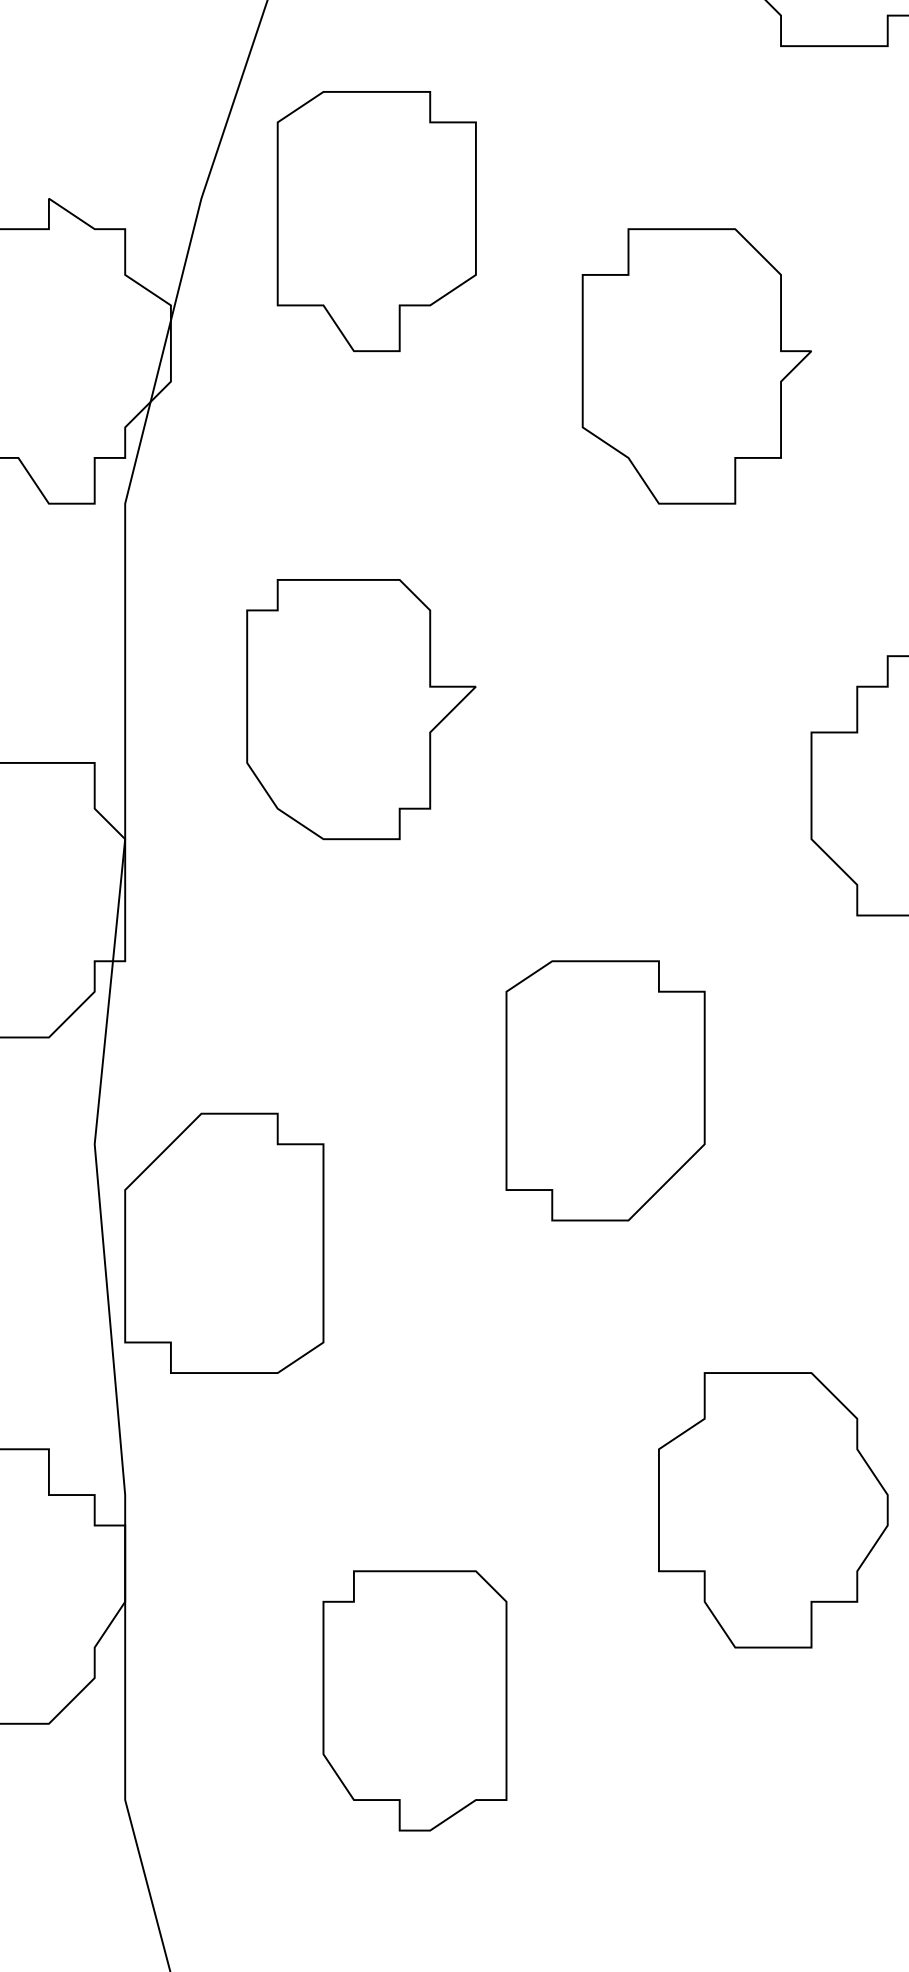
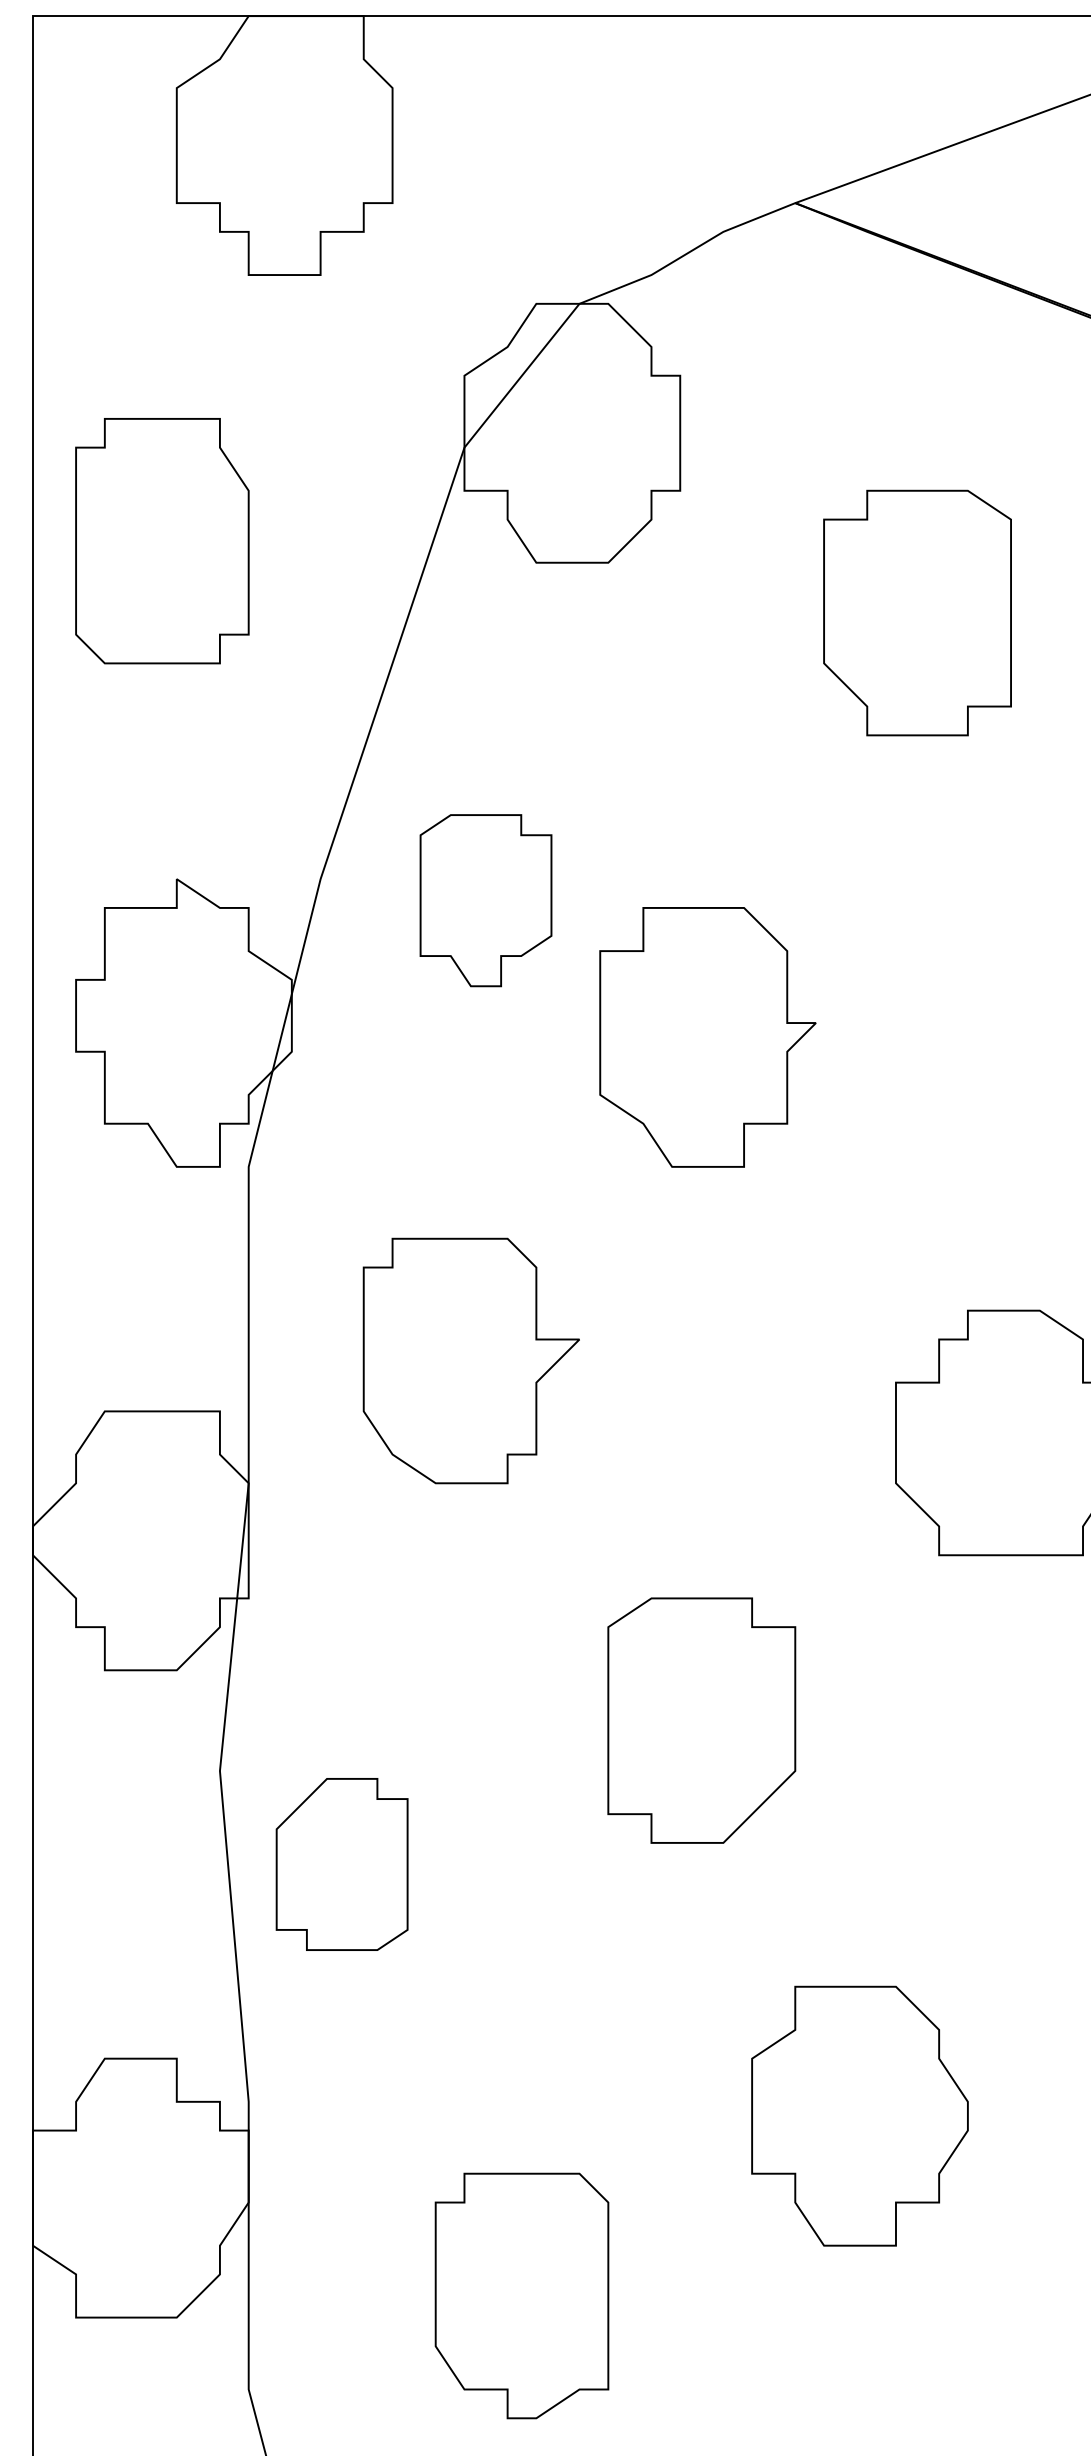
part: (376, 221) -> (485, 900), size x0.7
part: (696, 366) -> (707, 1037), moved
part: (223, 1243) -> (341, 1864), size x0.7

